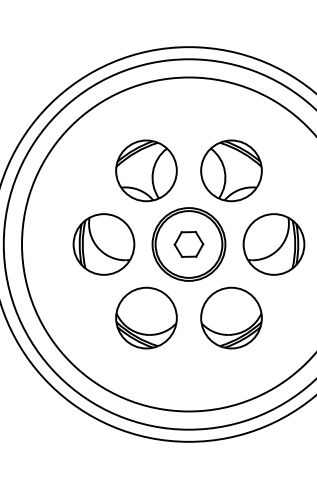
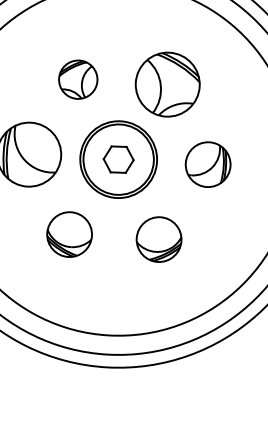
part: (146, 170) -> (78, 79), size x0.6
part: (273, 244) -> (207, 164), size x0.7
part: (146, 317) -> (69, 234), size x0.7
part: (231, 317) -> (159, 239), size x0.7

